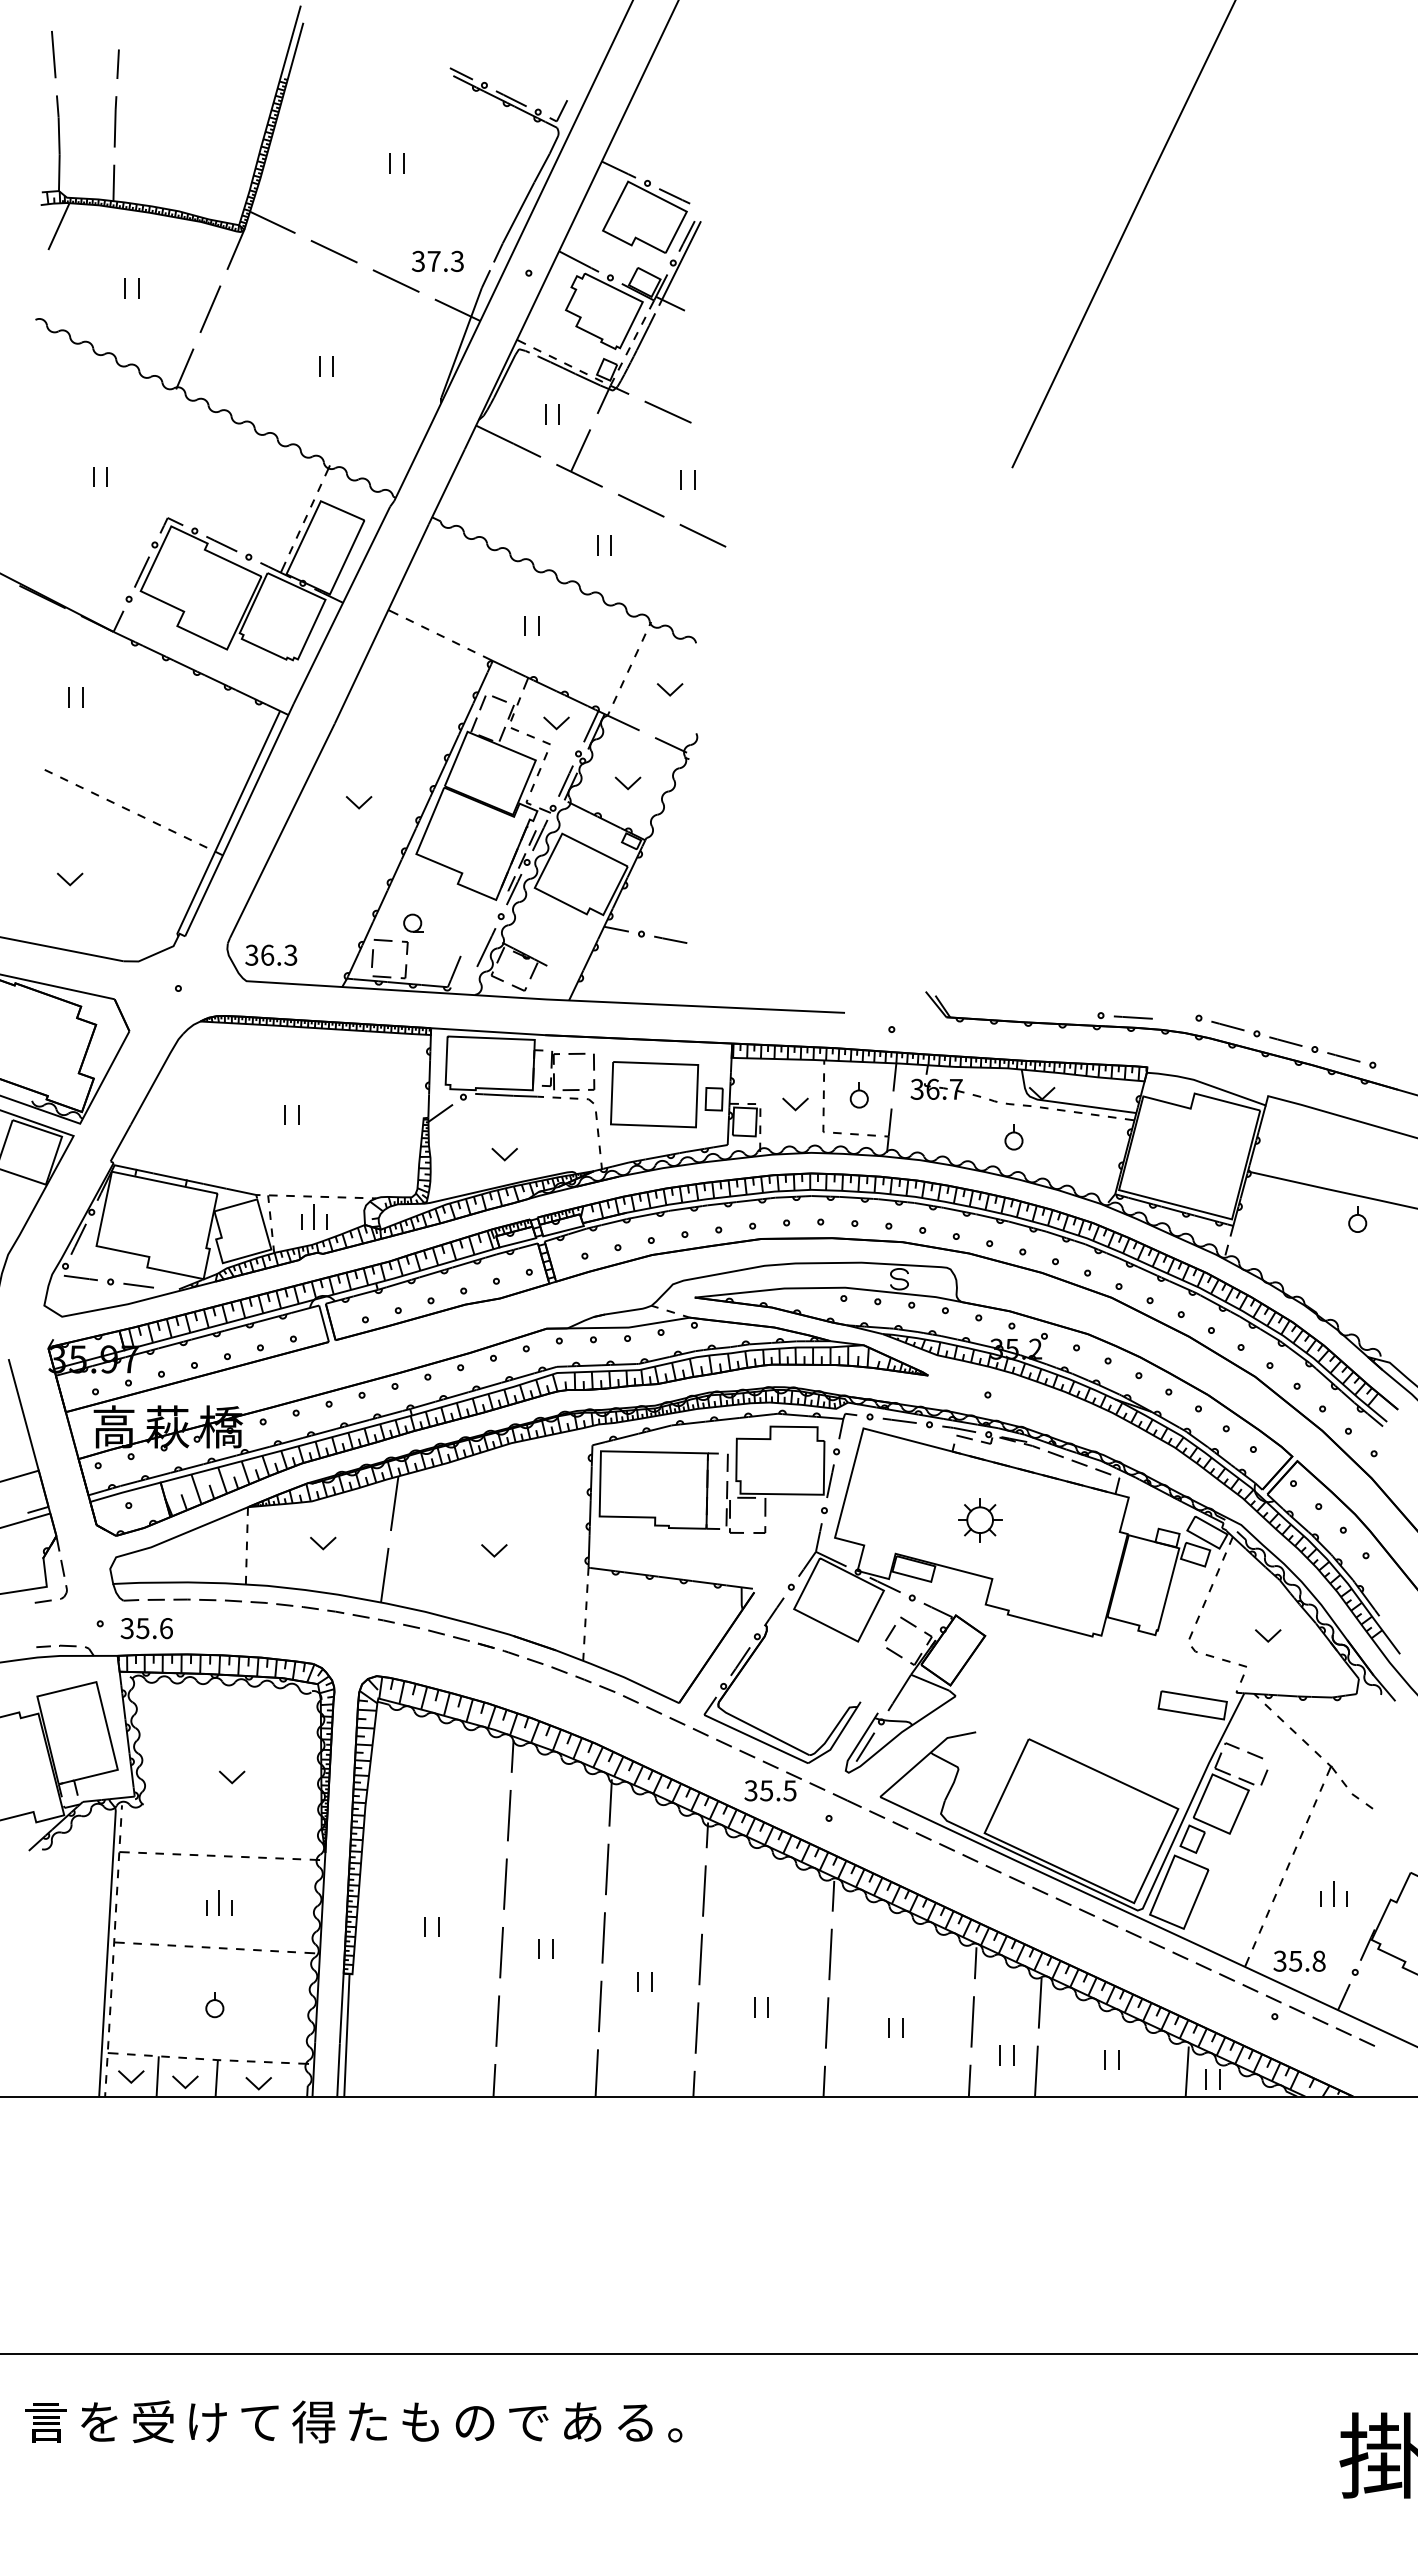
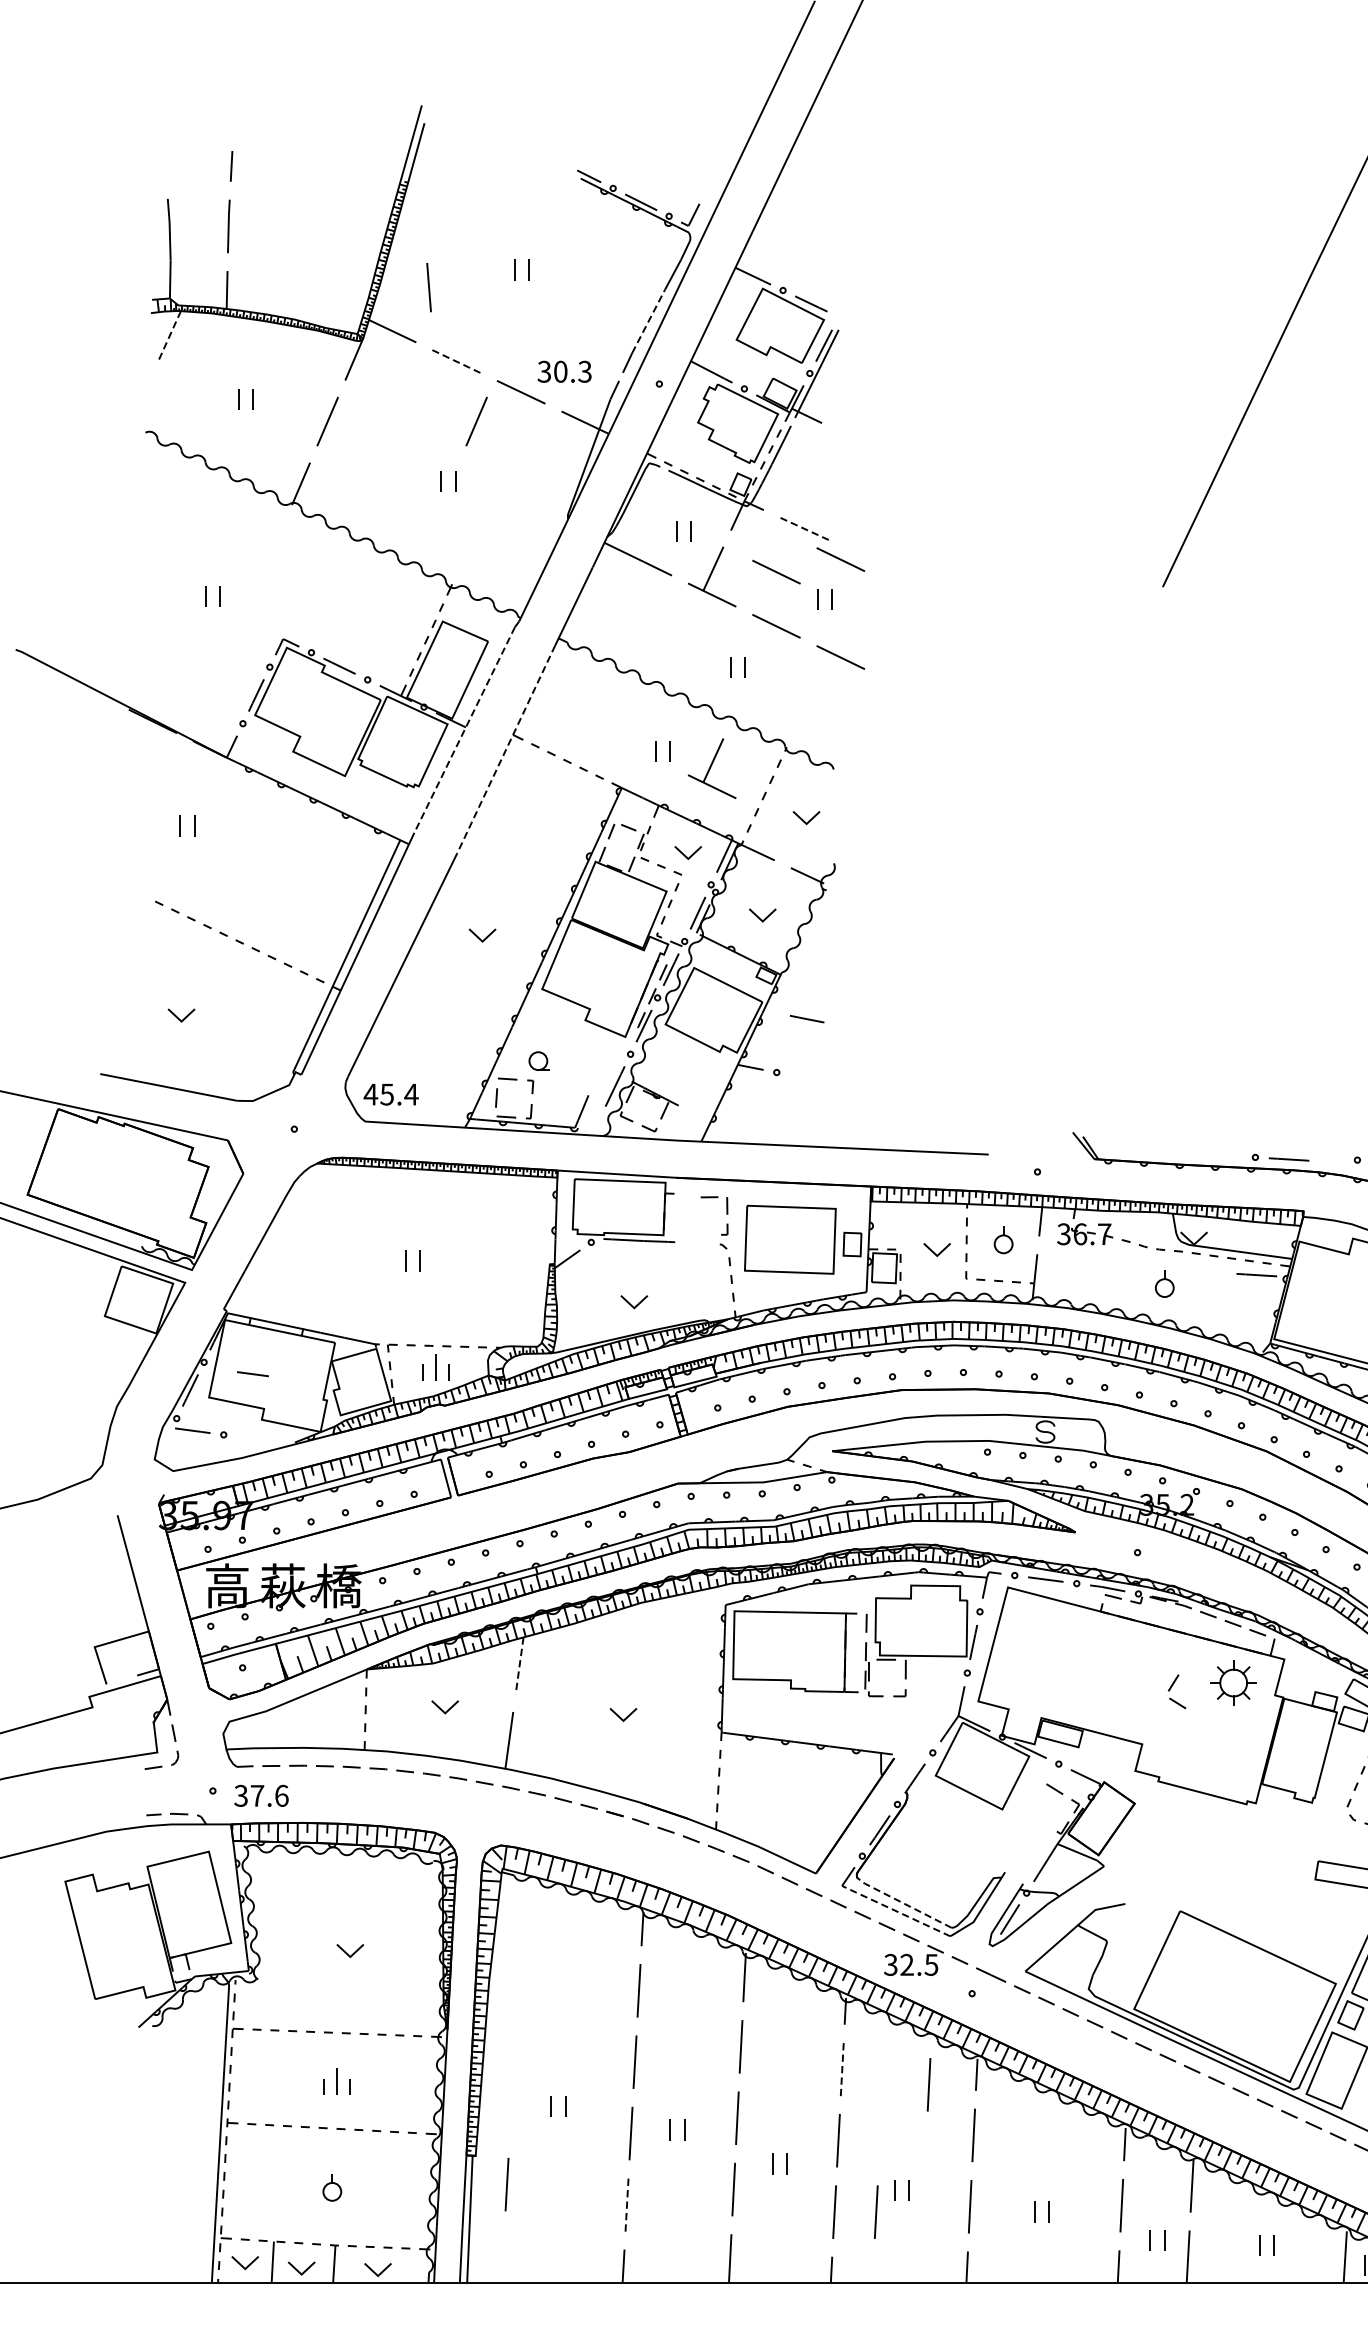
line: (53, 54) -> (428, 287), moved
line: (518, 212) -> (648, 320), solid -> dashed
line: (58, 226) -> (169, 335), solid -> dashed
line: (334, 251) -> (456, 361), solid -> dashed
text: (433, 261) -> (560, 371), 37.3 -> 30.3
line: (353, 308) -> (476, 420), added
line: (668, 412) -> (804, 529), solid -> dashed
line: (702, 441) -> (840, 559), added
line: (641, 453) -> (776, 571), added
line: (342, 604) -> (465, 729), solid -> dashed
line: (381, 624) -> (505, 750), solid -> dashed
part: (579, 642) -> (712, 768), added
line: (670, 939) -> (806, 1018), moved
text: (270, 954) -> (390, 1093), 36.3 -> 45.4
part: (560, 1075) -> (692, 1219), removed
line: (1101, 1128) -> (1255, 1275), added
line: (138, 1285) -> (252, 1373), moved
line: (394, 1503) -> (519, 1665), solid -> dashed
part: (980, 1520) -> (1234, 1683), moved
text: (142, 1628) -> (256, 1795), 35.6 -> 37.6
part: (893, 1641) -> (1176, 1691), moved
line: (763, 1731) -> (903, 1903), solid -> dashed
line: (754, 1738) -> (894, 1910), solid -> dashed
text: (766, 1790) -> (906, 1964), 35.5 -> 32.5
line: (704, 1891) -> (842, 2069), solid -> dashed
line: (787, 1905) -> (928, 2084), added
line: (382, 2001) -> (506, 2184), added
line: (497, 2021) -> (626, 2205), solid -> dashed
line: (736, 2027) -> (875, 2211), added

